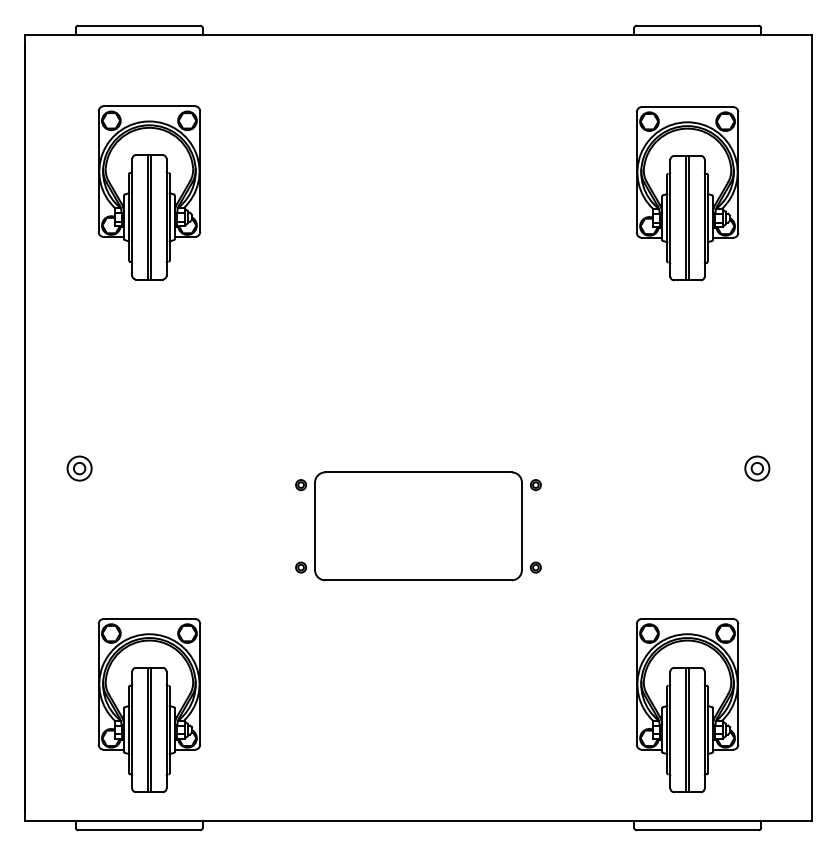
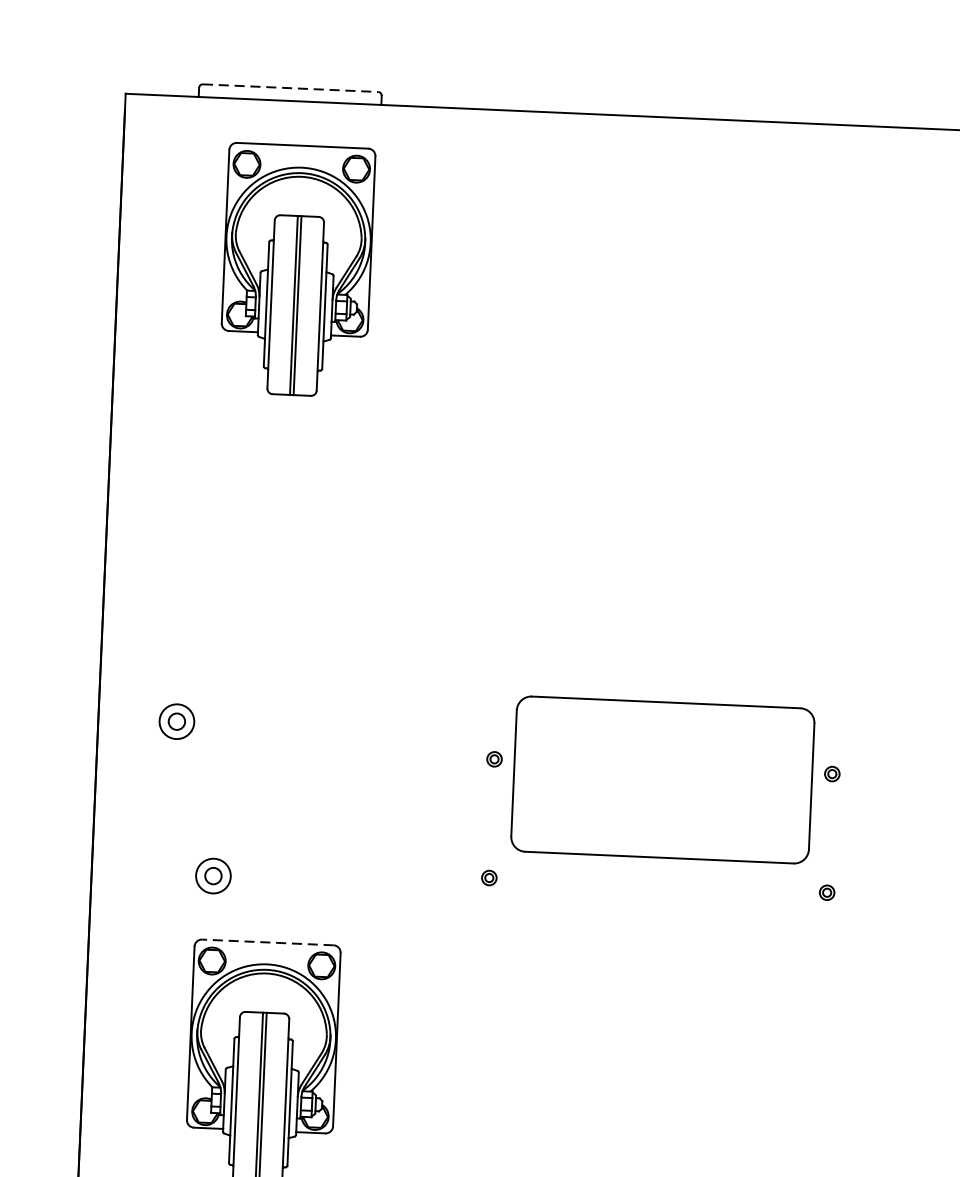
line: (139, 25) -> (290, 87), solid -> dashed
part: (149, 192) -> (297, 269), moved
part: (418, 526) -> (662, 780), moved
part: (109, 574) -> (213, 875), added
line: (149, 619) -> (267, 943), solid -> dashed

